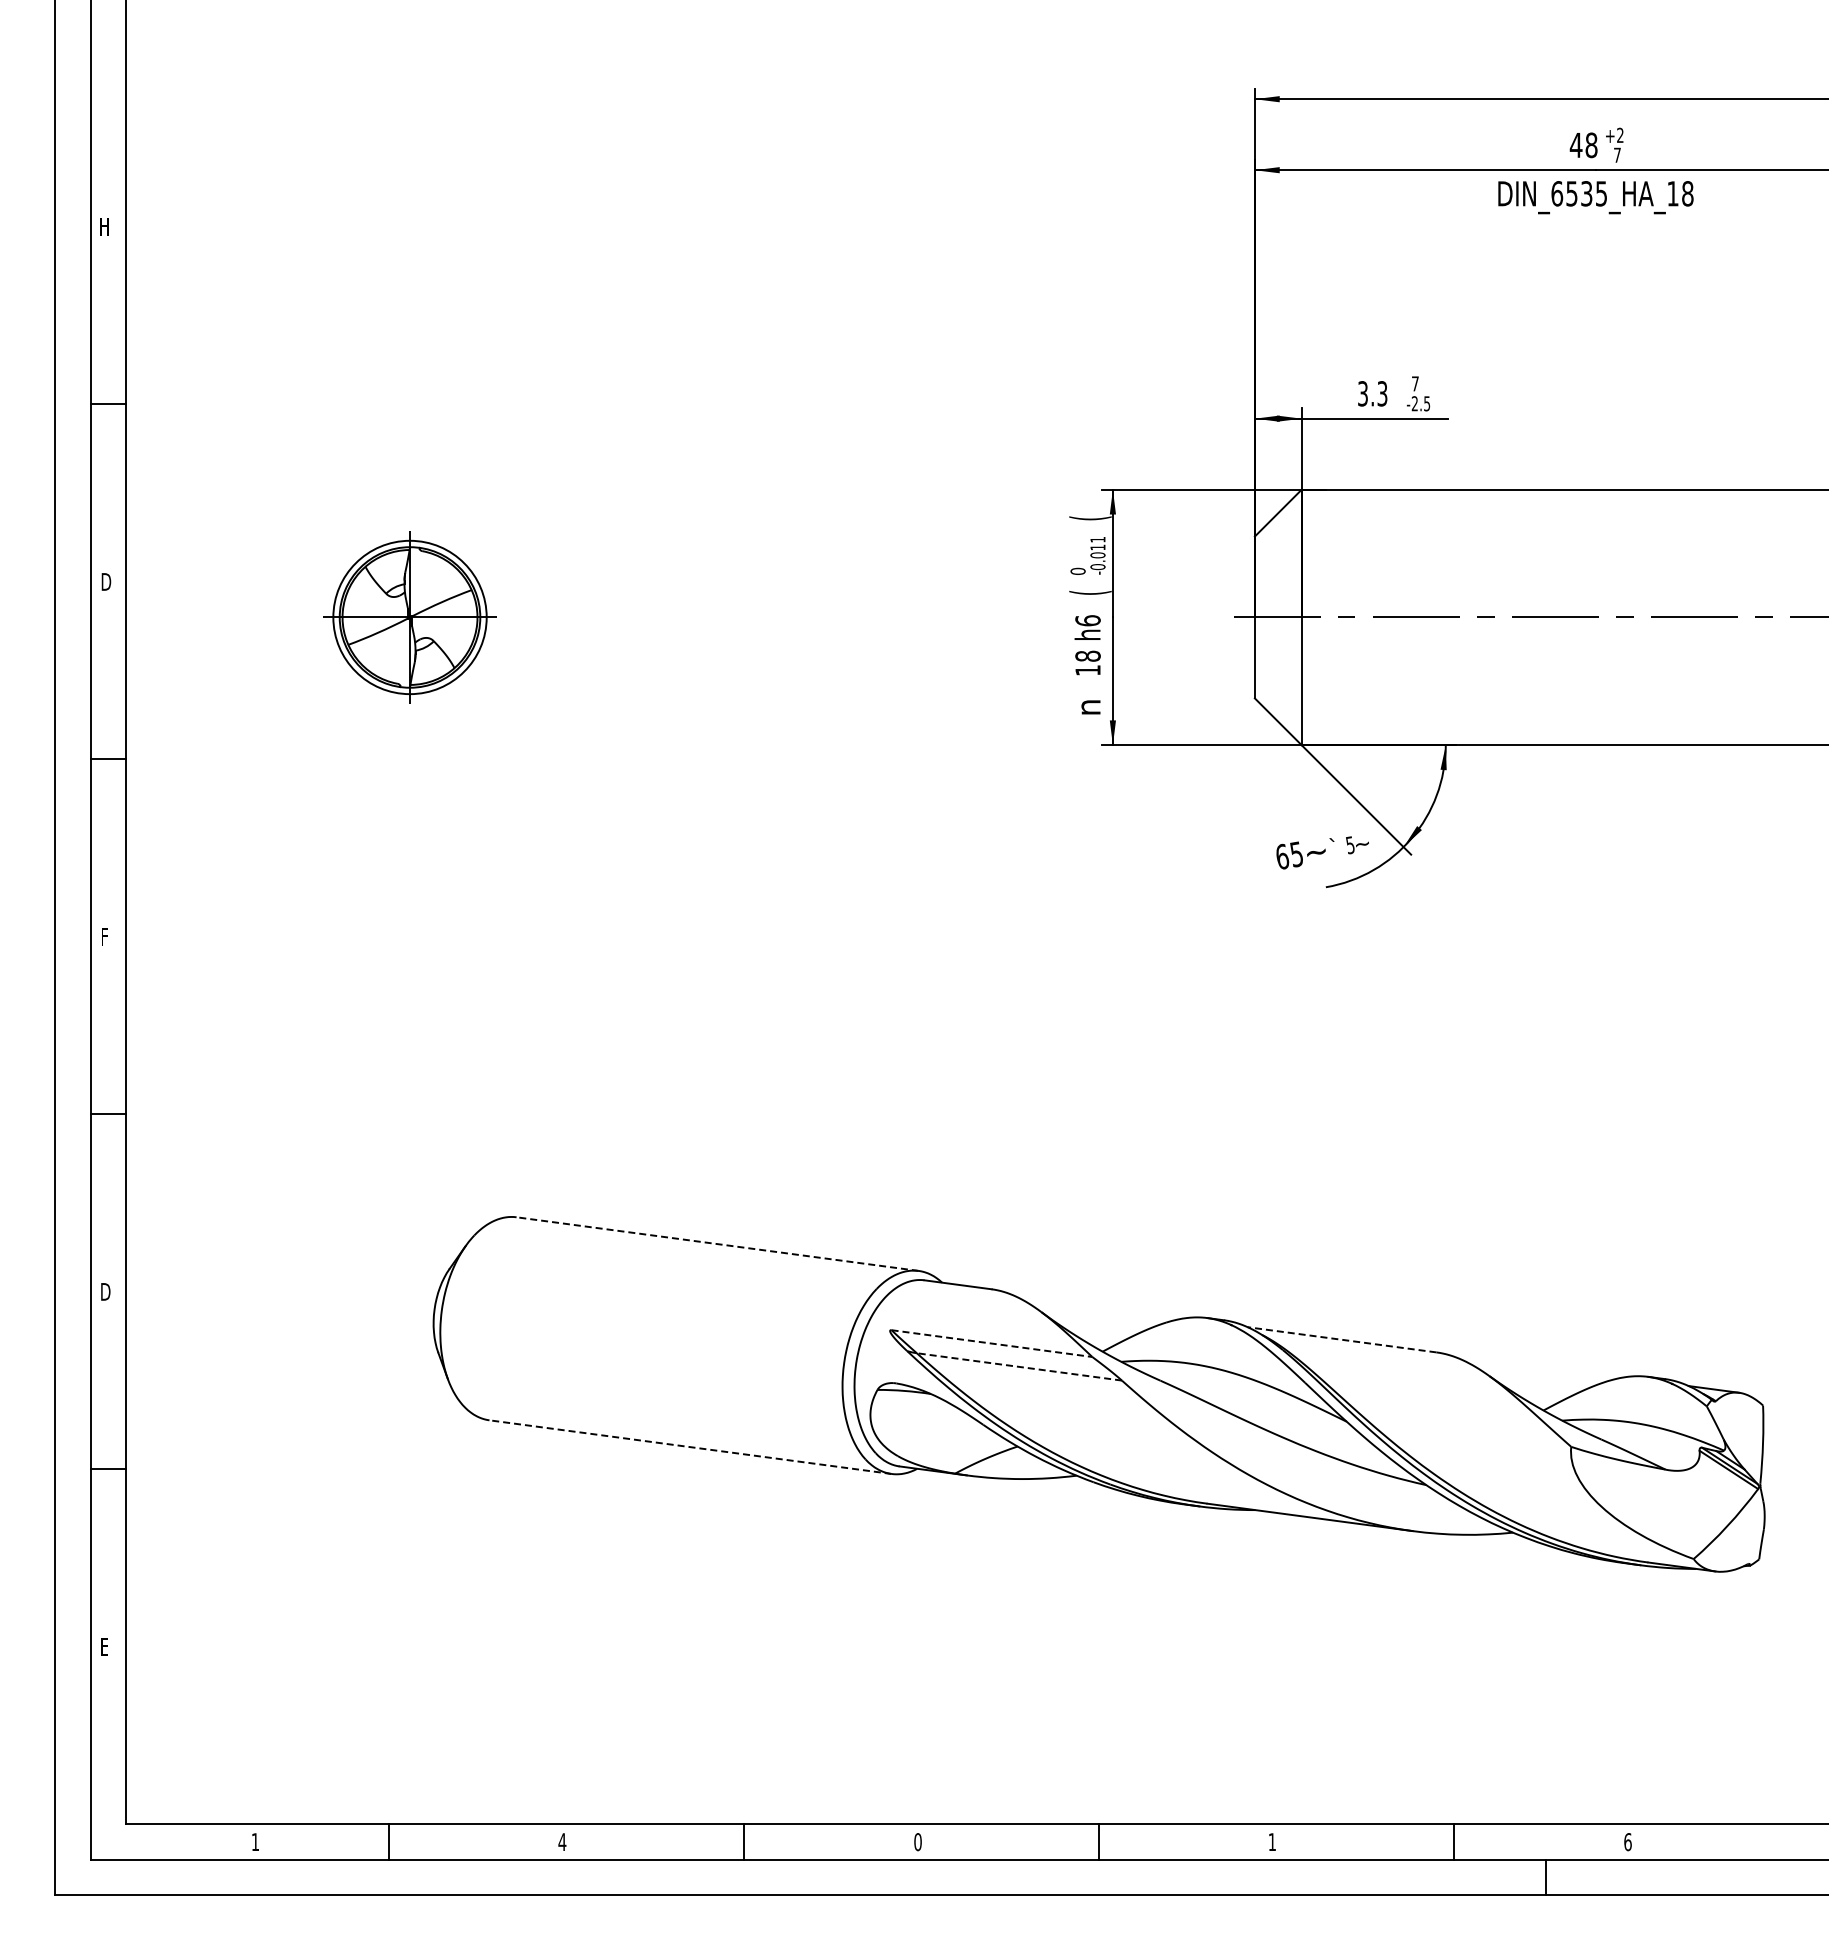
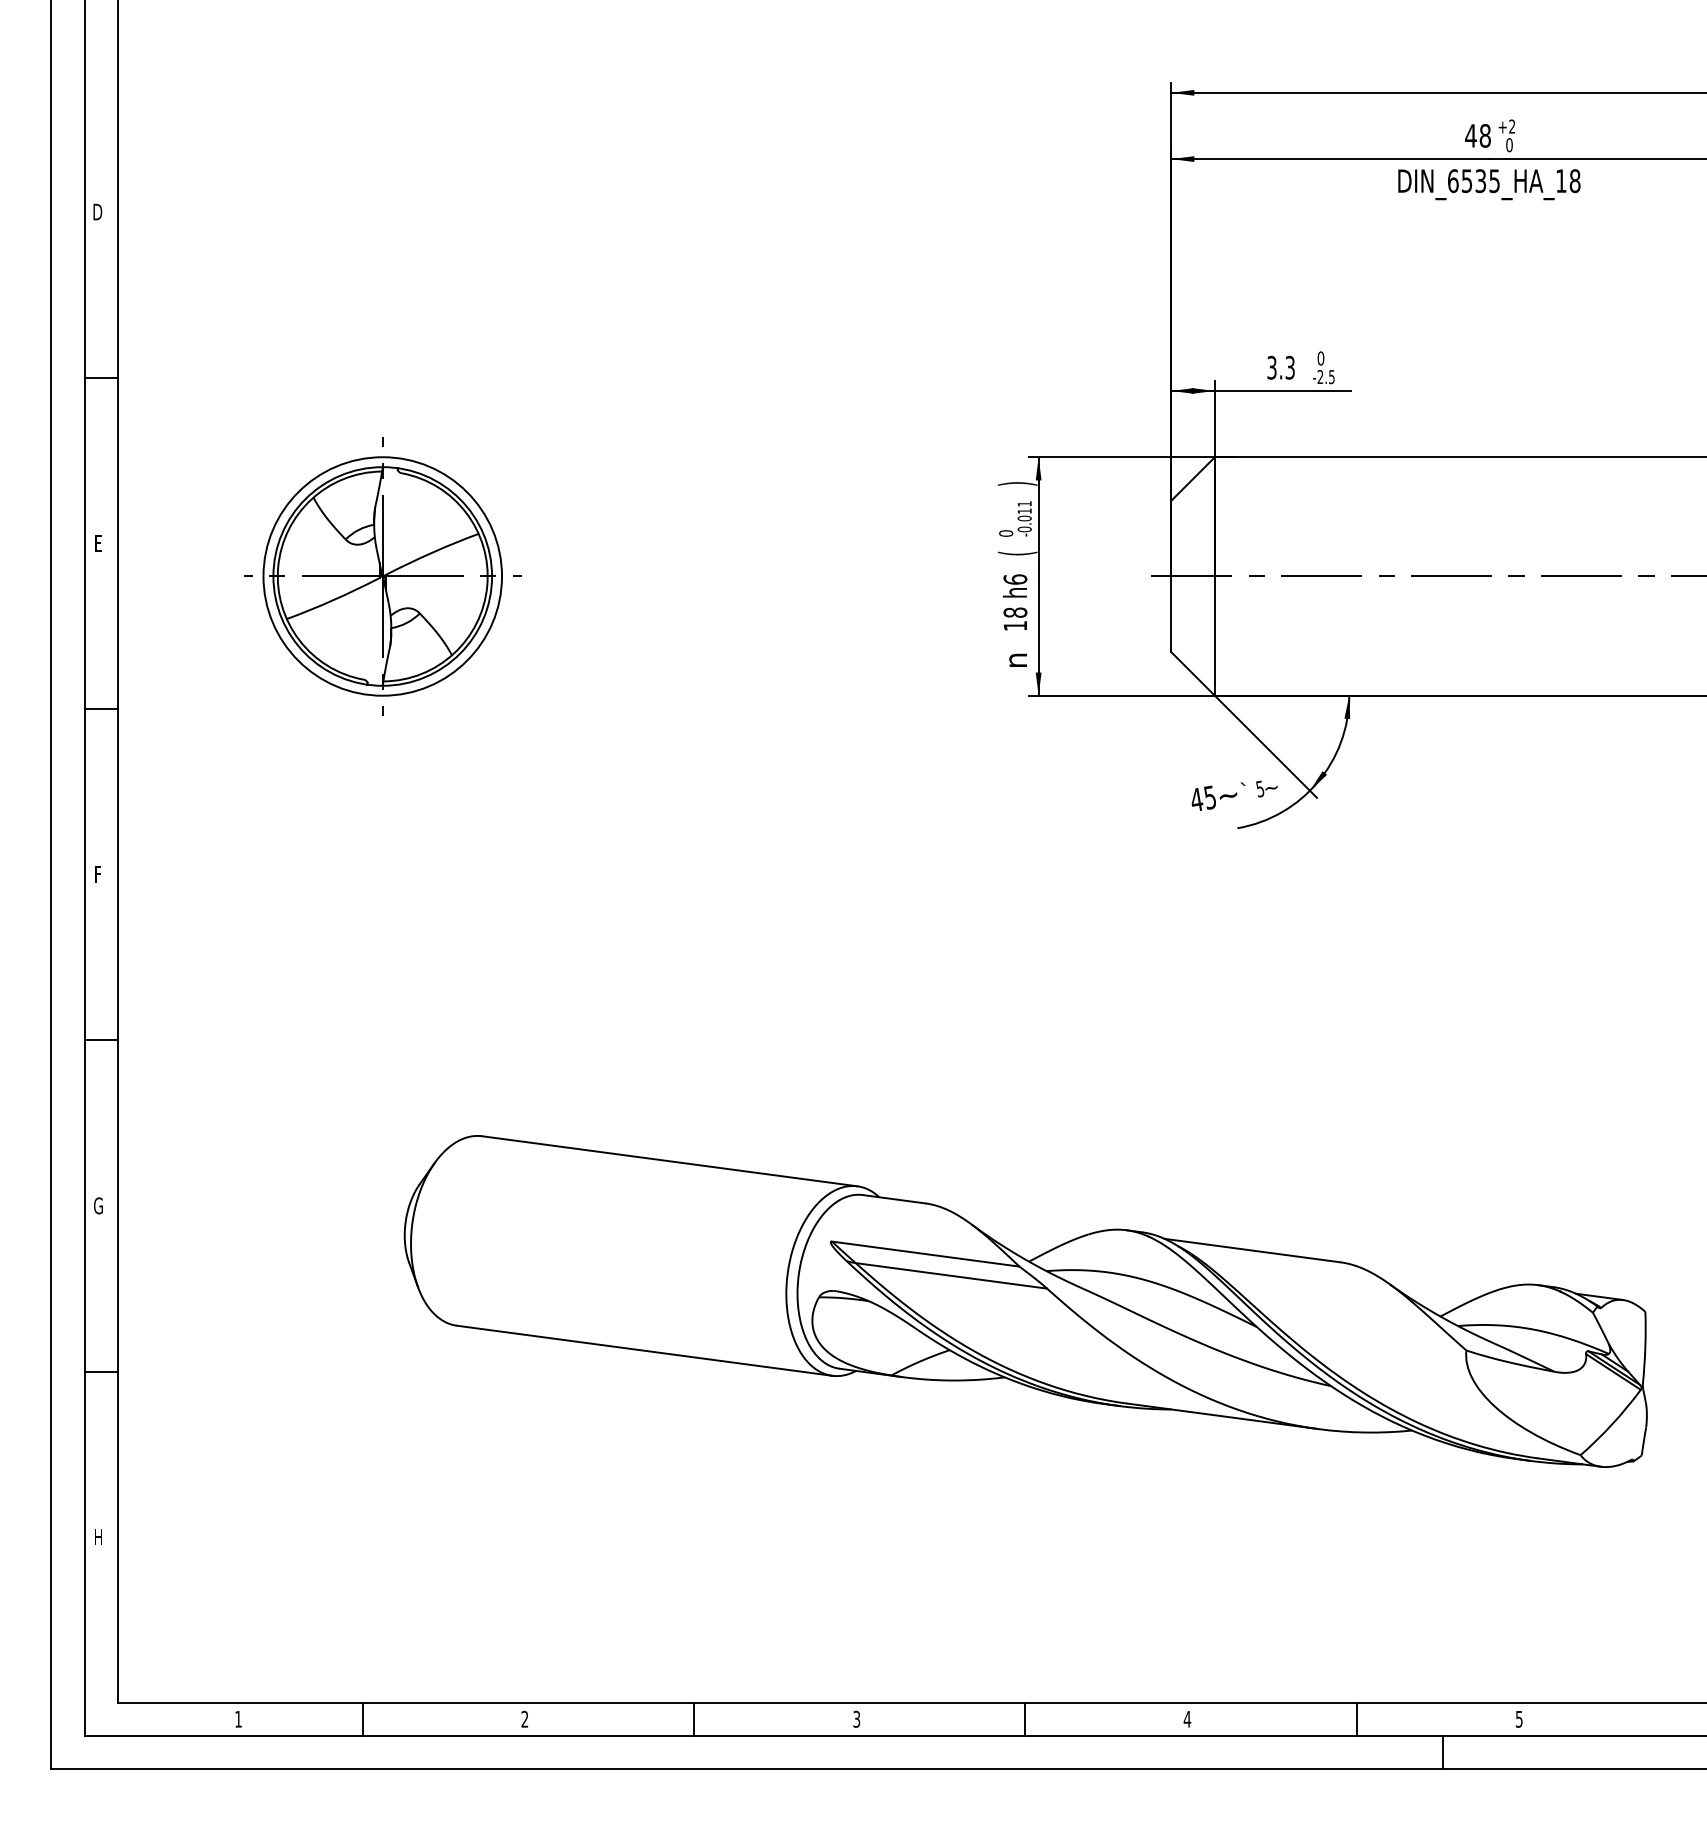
text: (1617, 154) -> (1509, 144), 7 -> 0
text: (104, 226) -> (97, 211), H -> D
text: (1414, 383) -> (1320, 358), 7 -> 0
text: (1090, 518) -> (1017, 484), ( -> )
text: (106, 581) -> (99, 542), D -> E
part: (409, 617) -> (382, 576), size x1.67
text: (1282, 856) -> (1196, 799), 65 -> 45
line: (717, 1244) -> (669, 1161), dashed -> solid
text: (105, 1291) -> (98, 1205), D -> G
line: (1341, 1339) -> (1251, 1250), dashed -> solid
line: (992, 1343) -> (926, 1254), dashed -> solid
line: (1018, 1366) -> (950, 1275), dashed -> solid
line: (690, 1447) -> (644, 1351), dashed -> solid
text: (106, 1646) -> (99, 1536), E -> H
text: (562, 1841) -> (525, 1718), 4 -> 2
text: (1272, 1841) -> (1187, 1718), 1 -> 4
text: (917, 1842) -> (856, 1719), 0 -> 3
text: (1627, 1842) -> (1518, 1719), 6 -> 5

